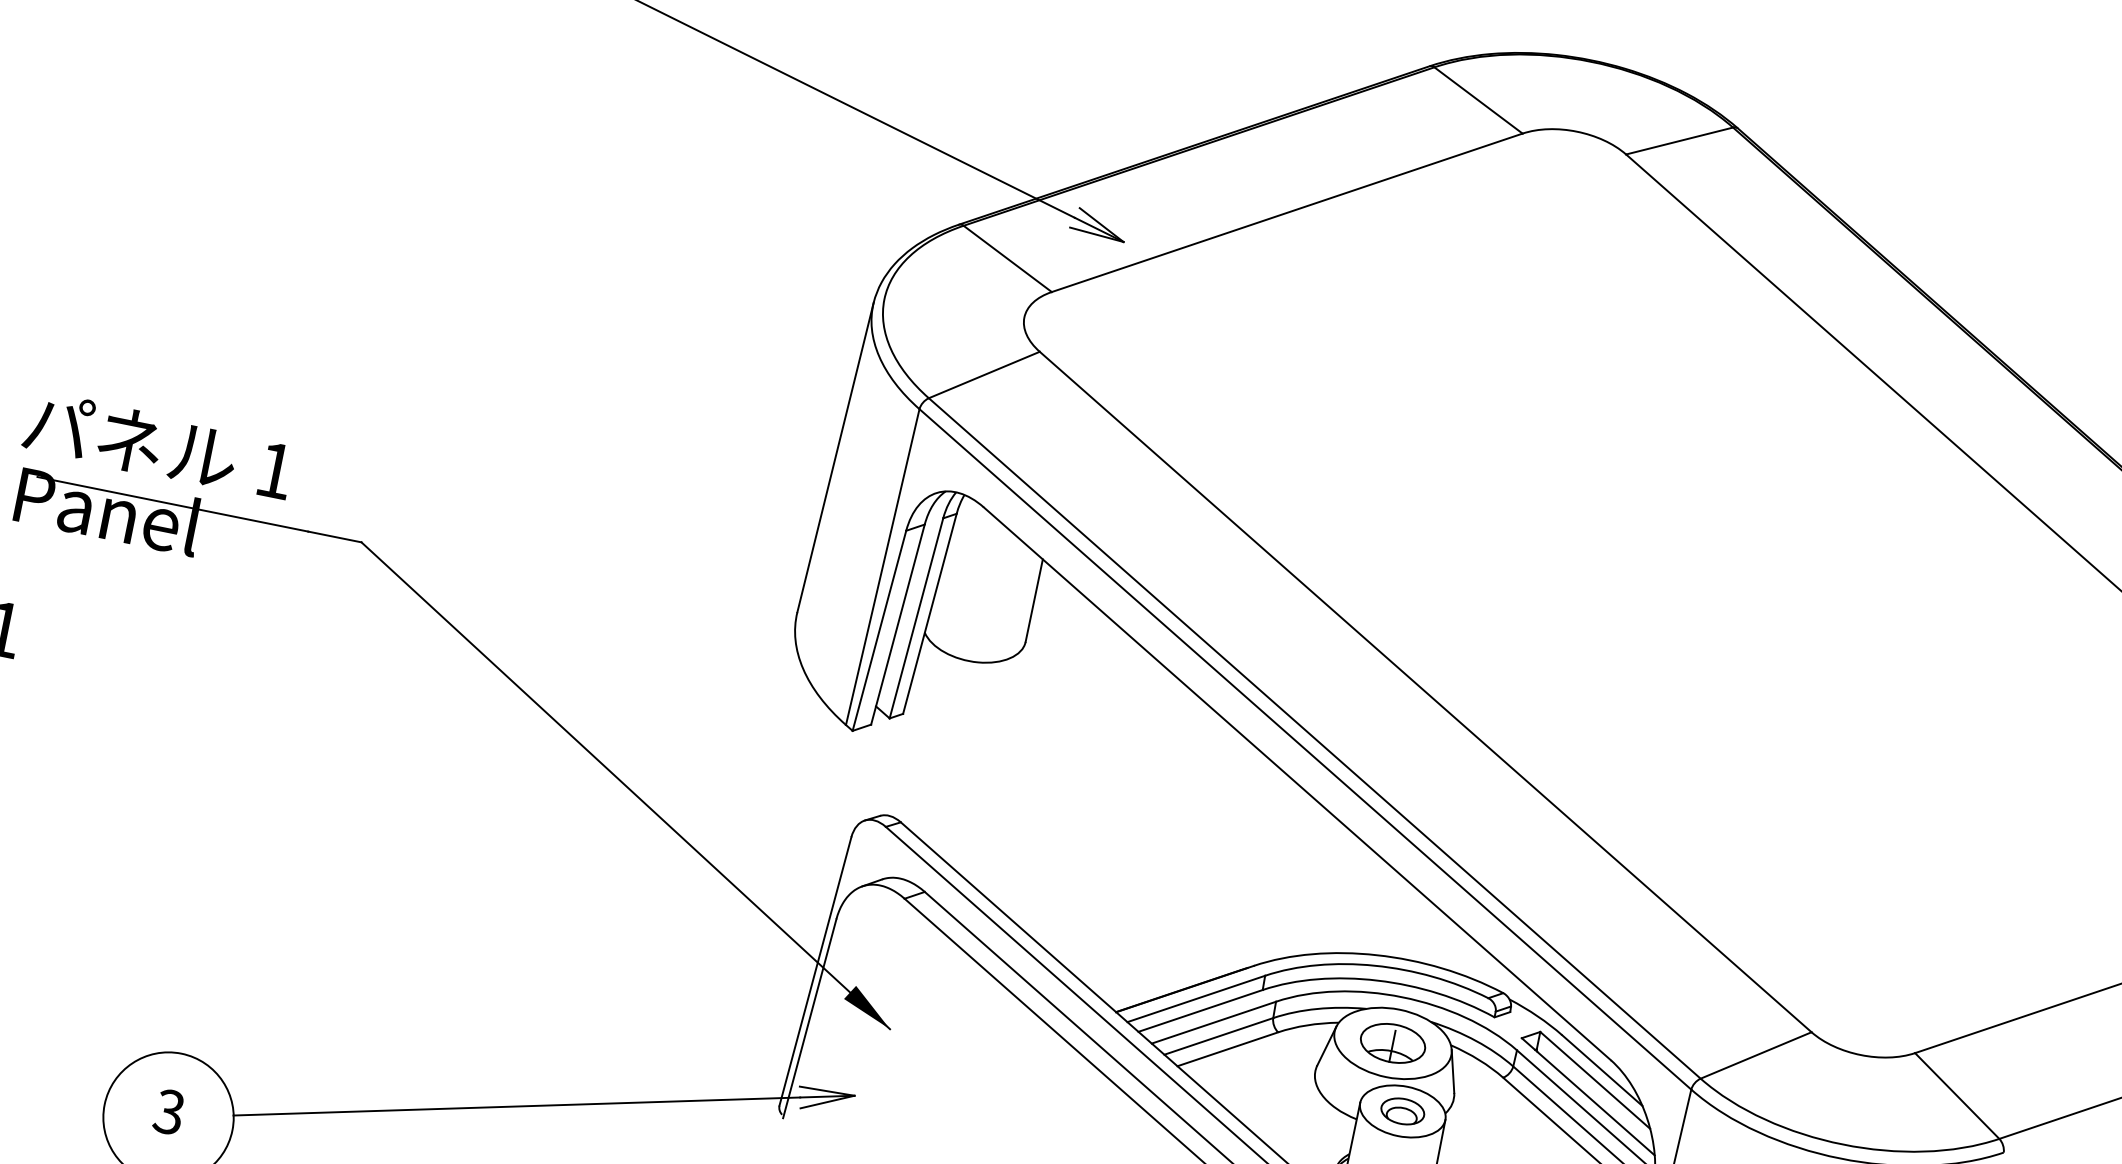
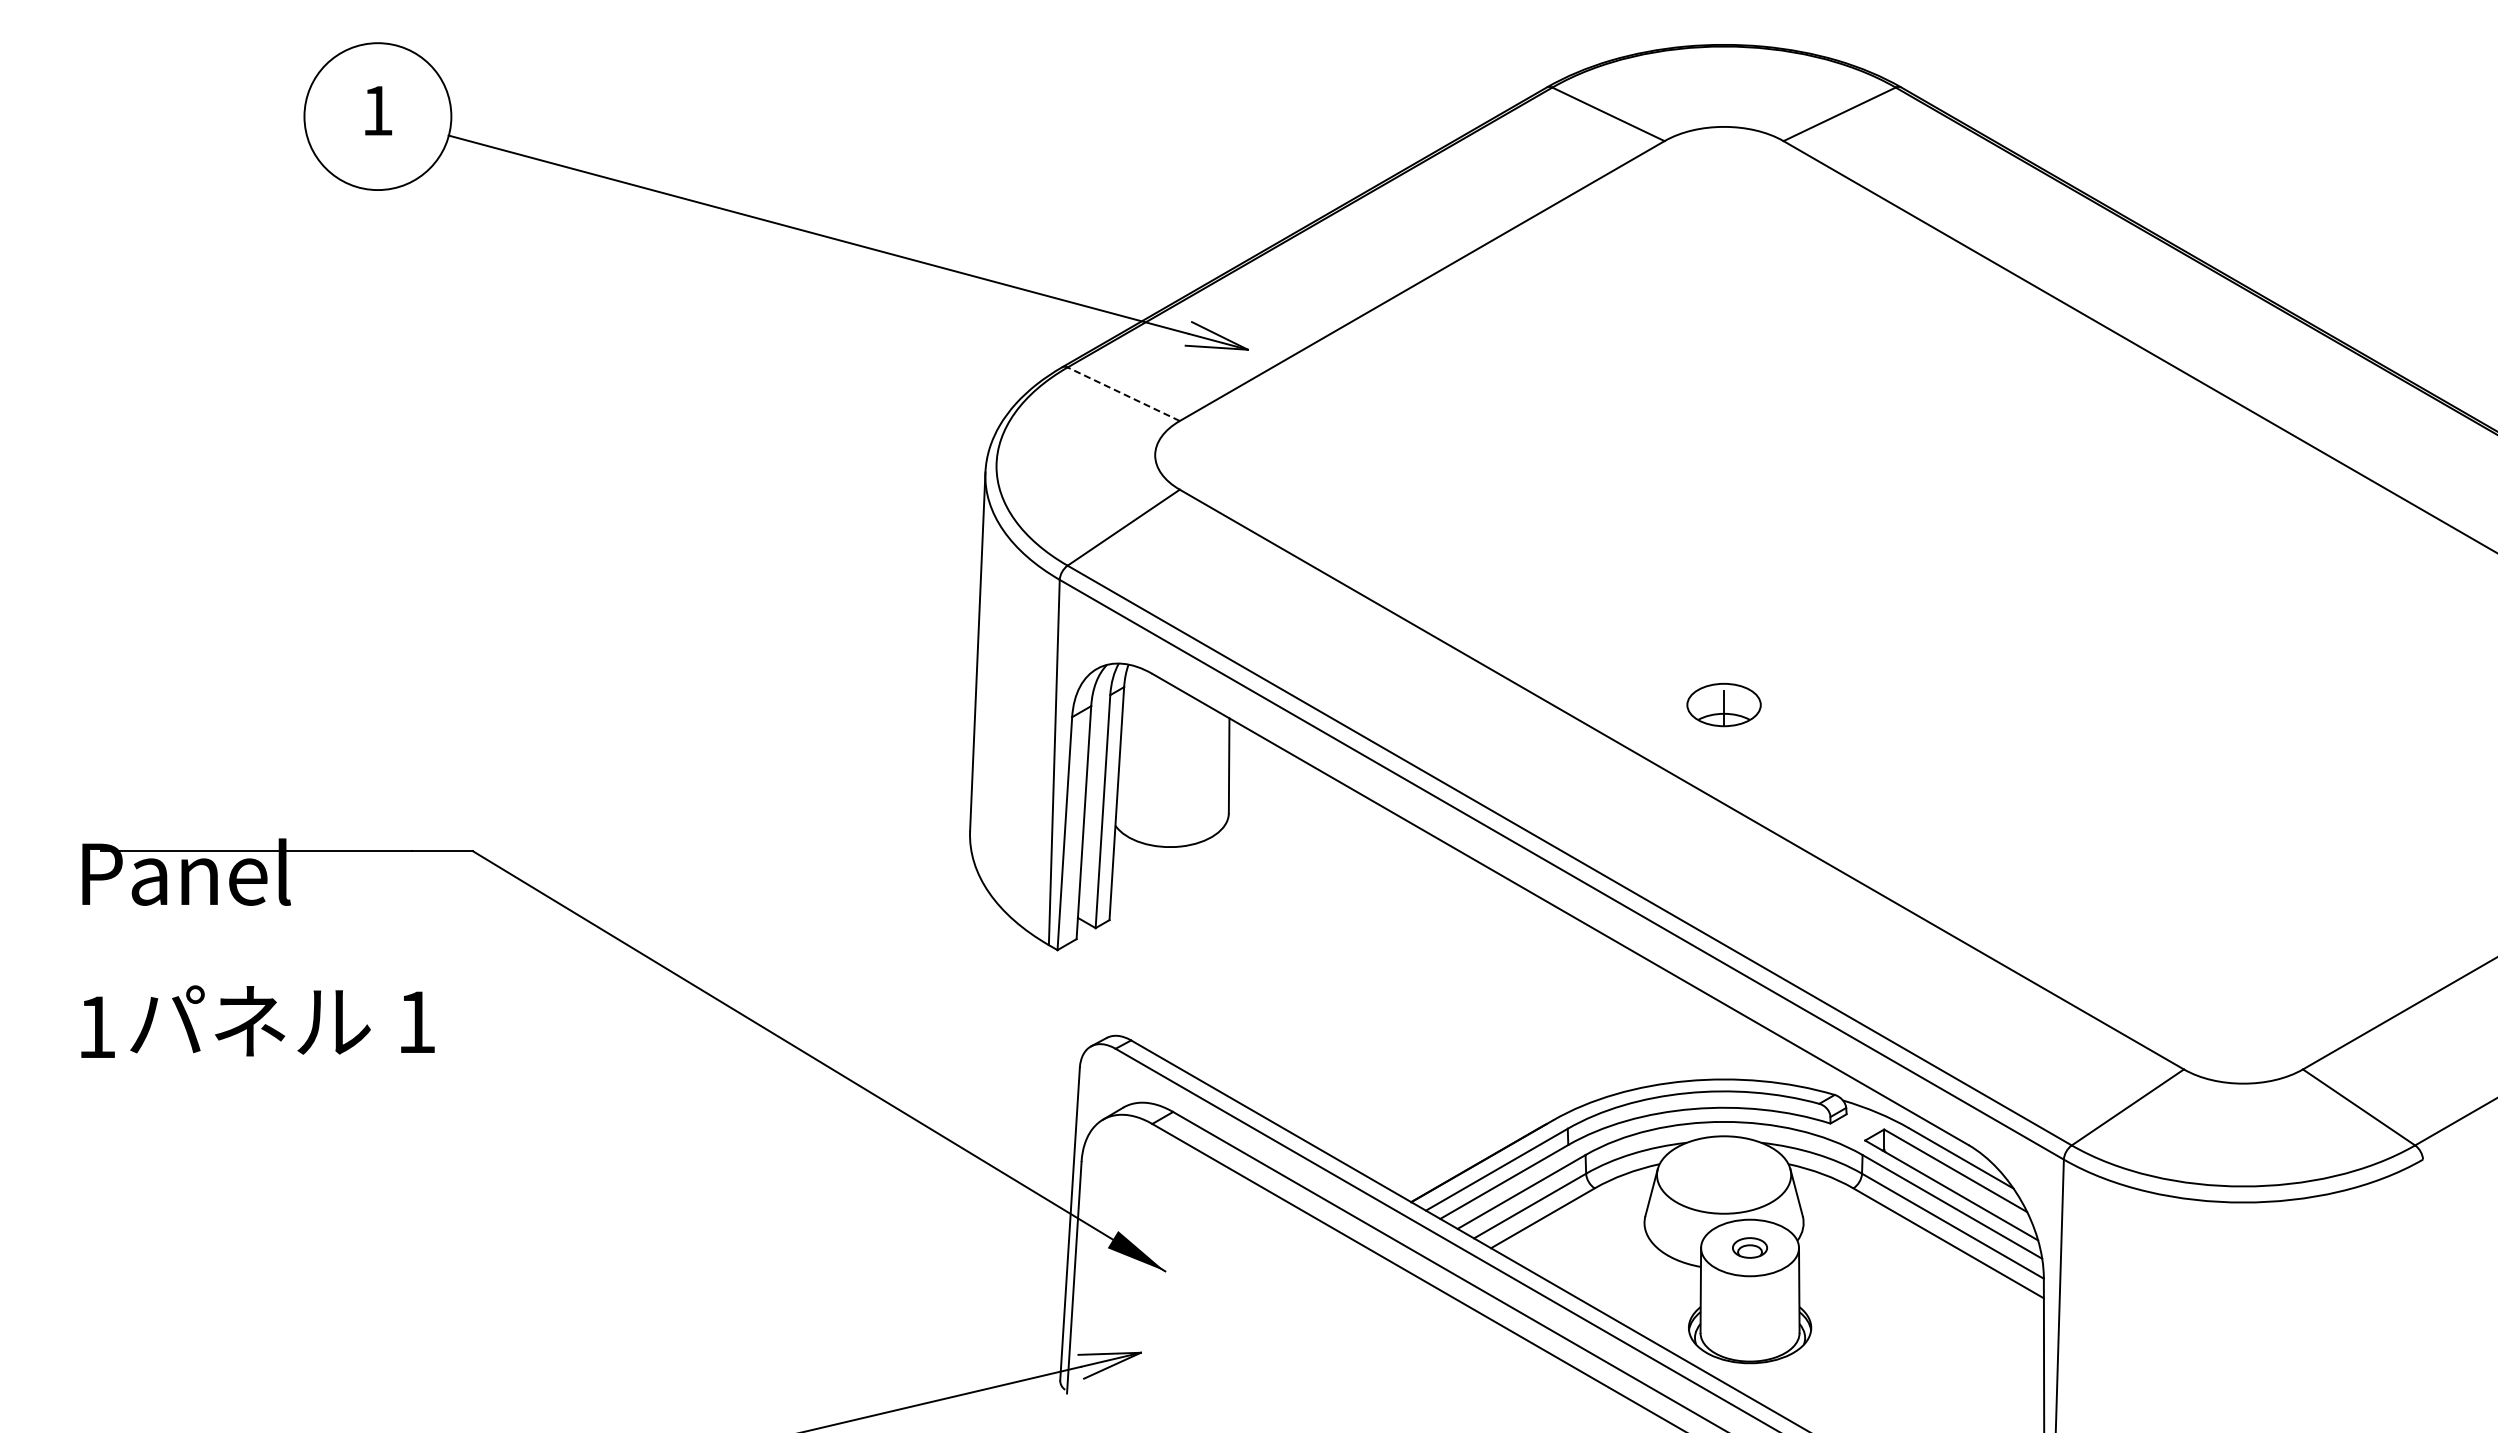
line: (1007, 259) -> (1123, 394), solid -> dashed
text: (158, 445) -> (282, 1020), moved
part: (1392, 1042) -> (1723, 704), moved
part: (1402, 1110) -> (1749, 1247), size x0.7

